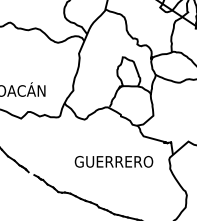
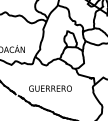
text: (114, 161) -> (50, 88), moved

